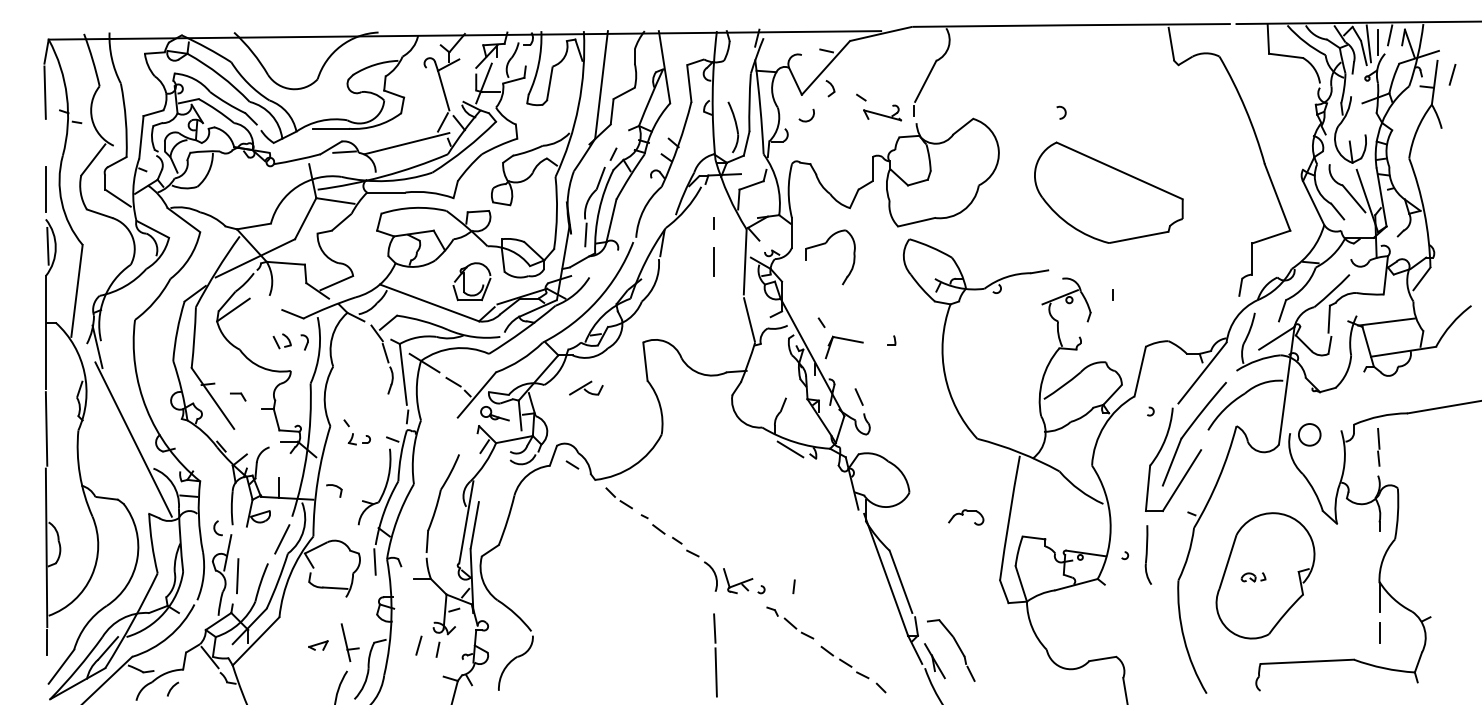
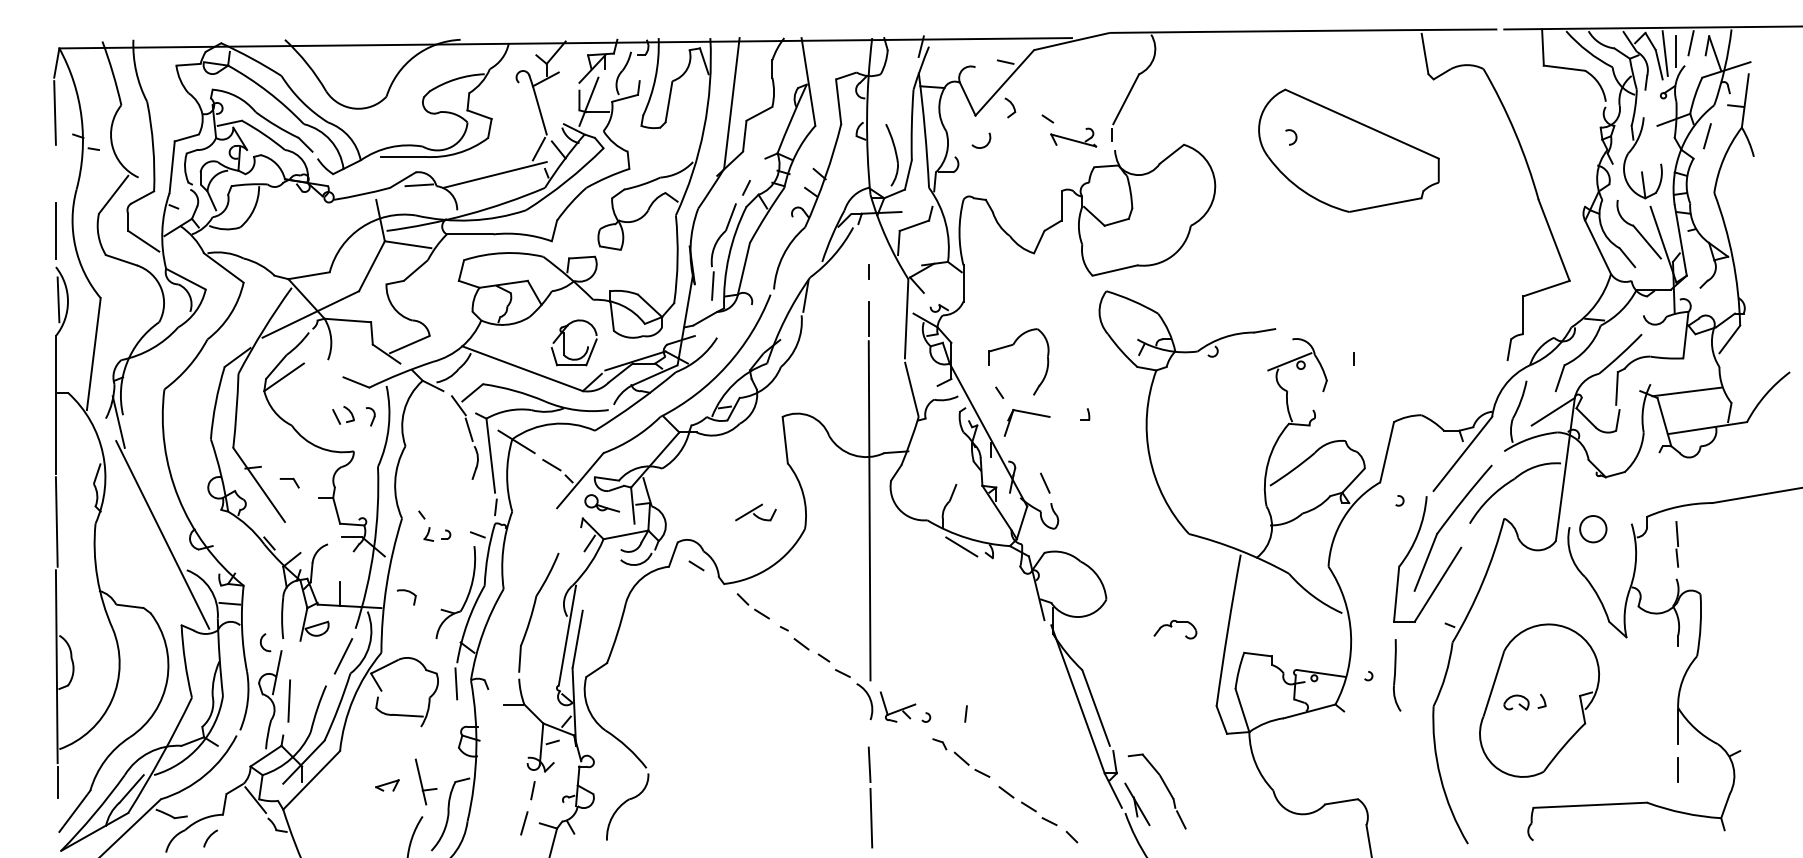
line: (1452, 74) -> (1707, 135), moved
part: (1108, 192) -> (1348, 150), moved
part: (825, 244) -> (1012, 346), moved
part: (586, 387) -> (756, 511), moved
line: (714, 419) -> (869, 510), added
part: (1253, 577) -> (1524, 702), size x1.43
line: (418, 645) -> (523, 823), moved

